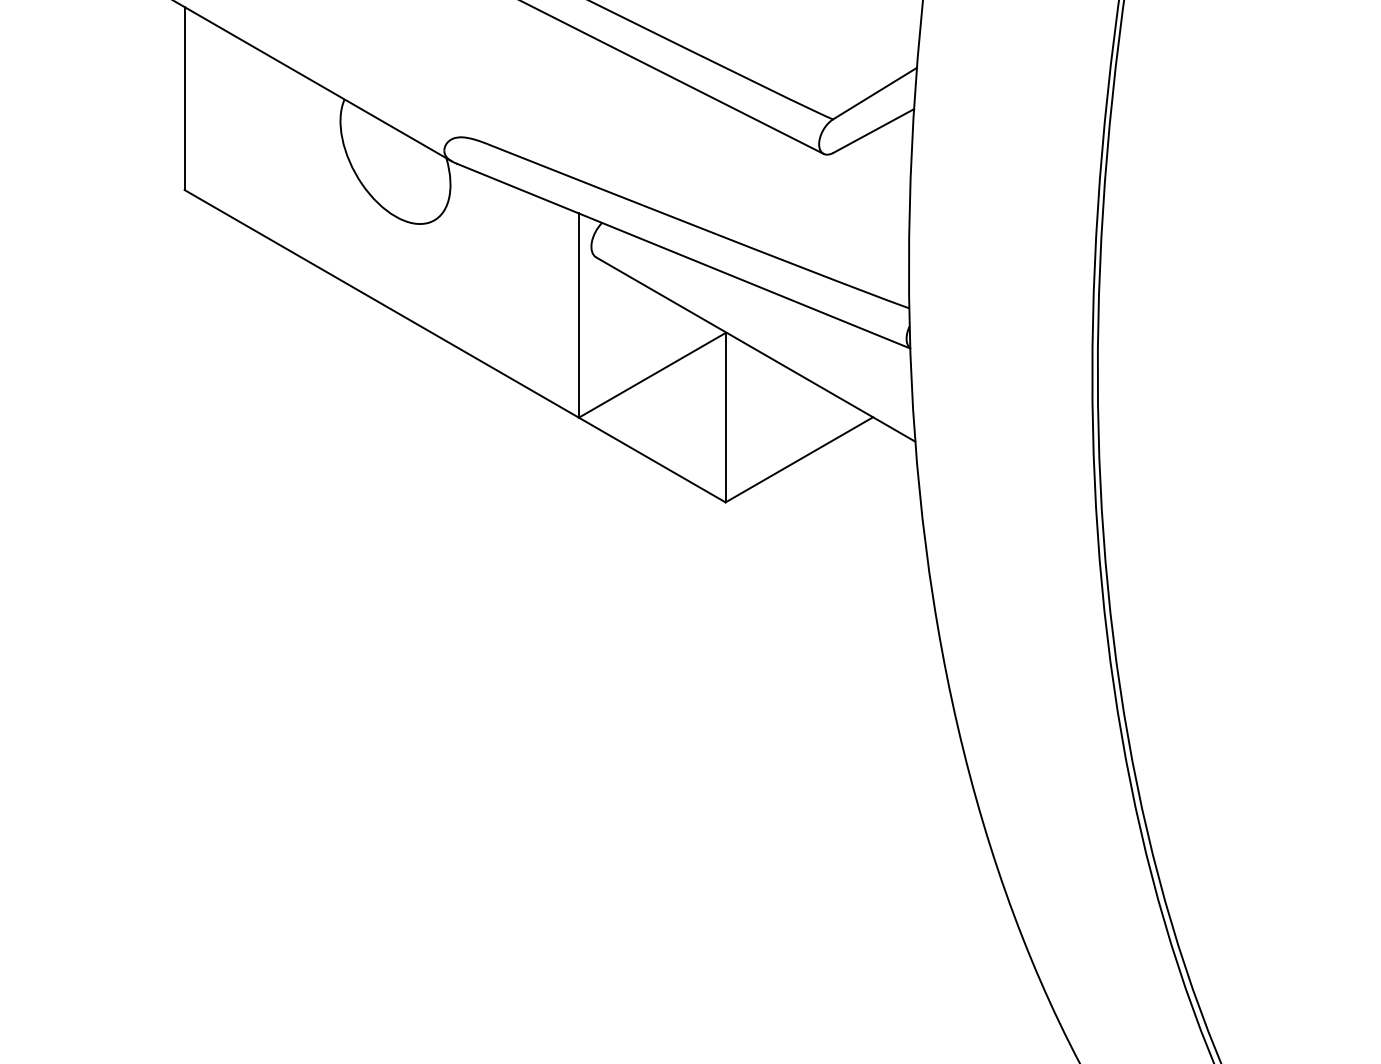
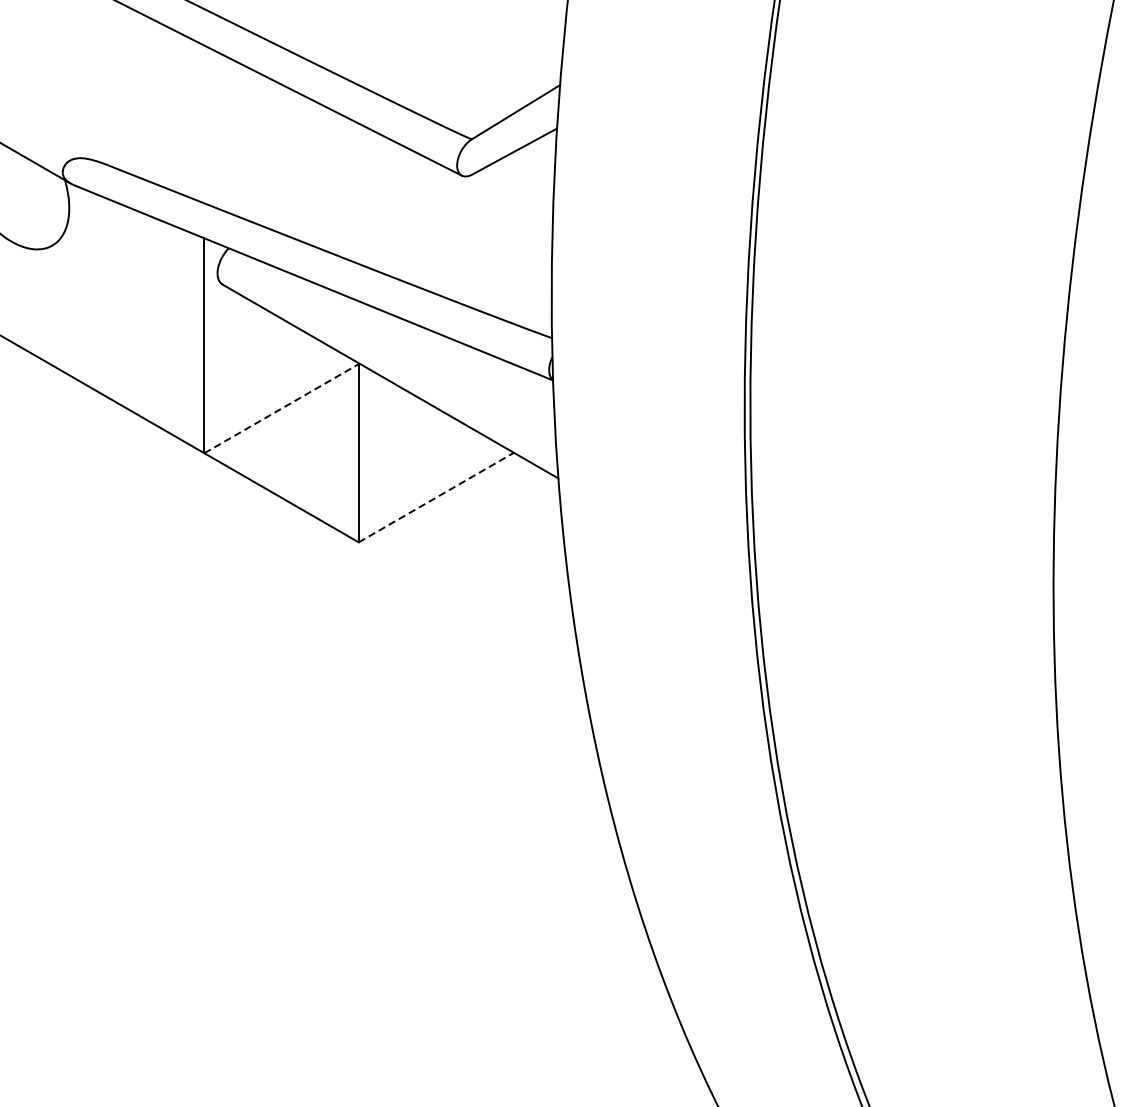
line: (652, 375) -> (281, 408), solid -> dashed
line: (799, 459) -> (436, 497), solid -> dashed

